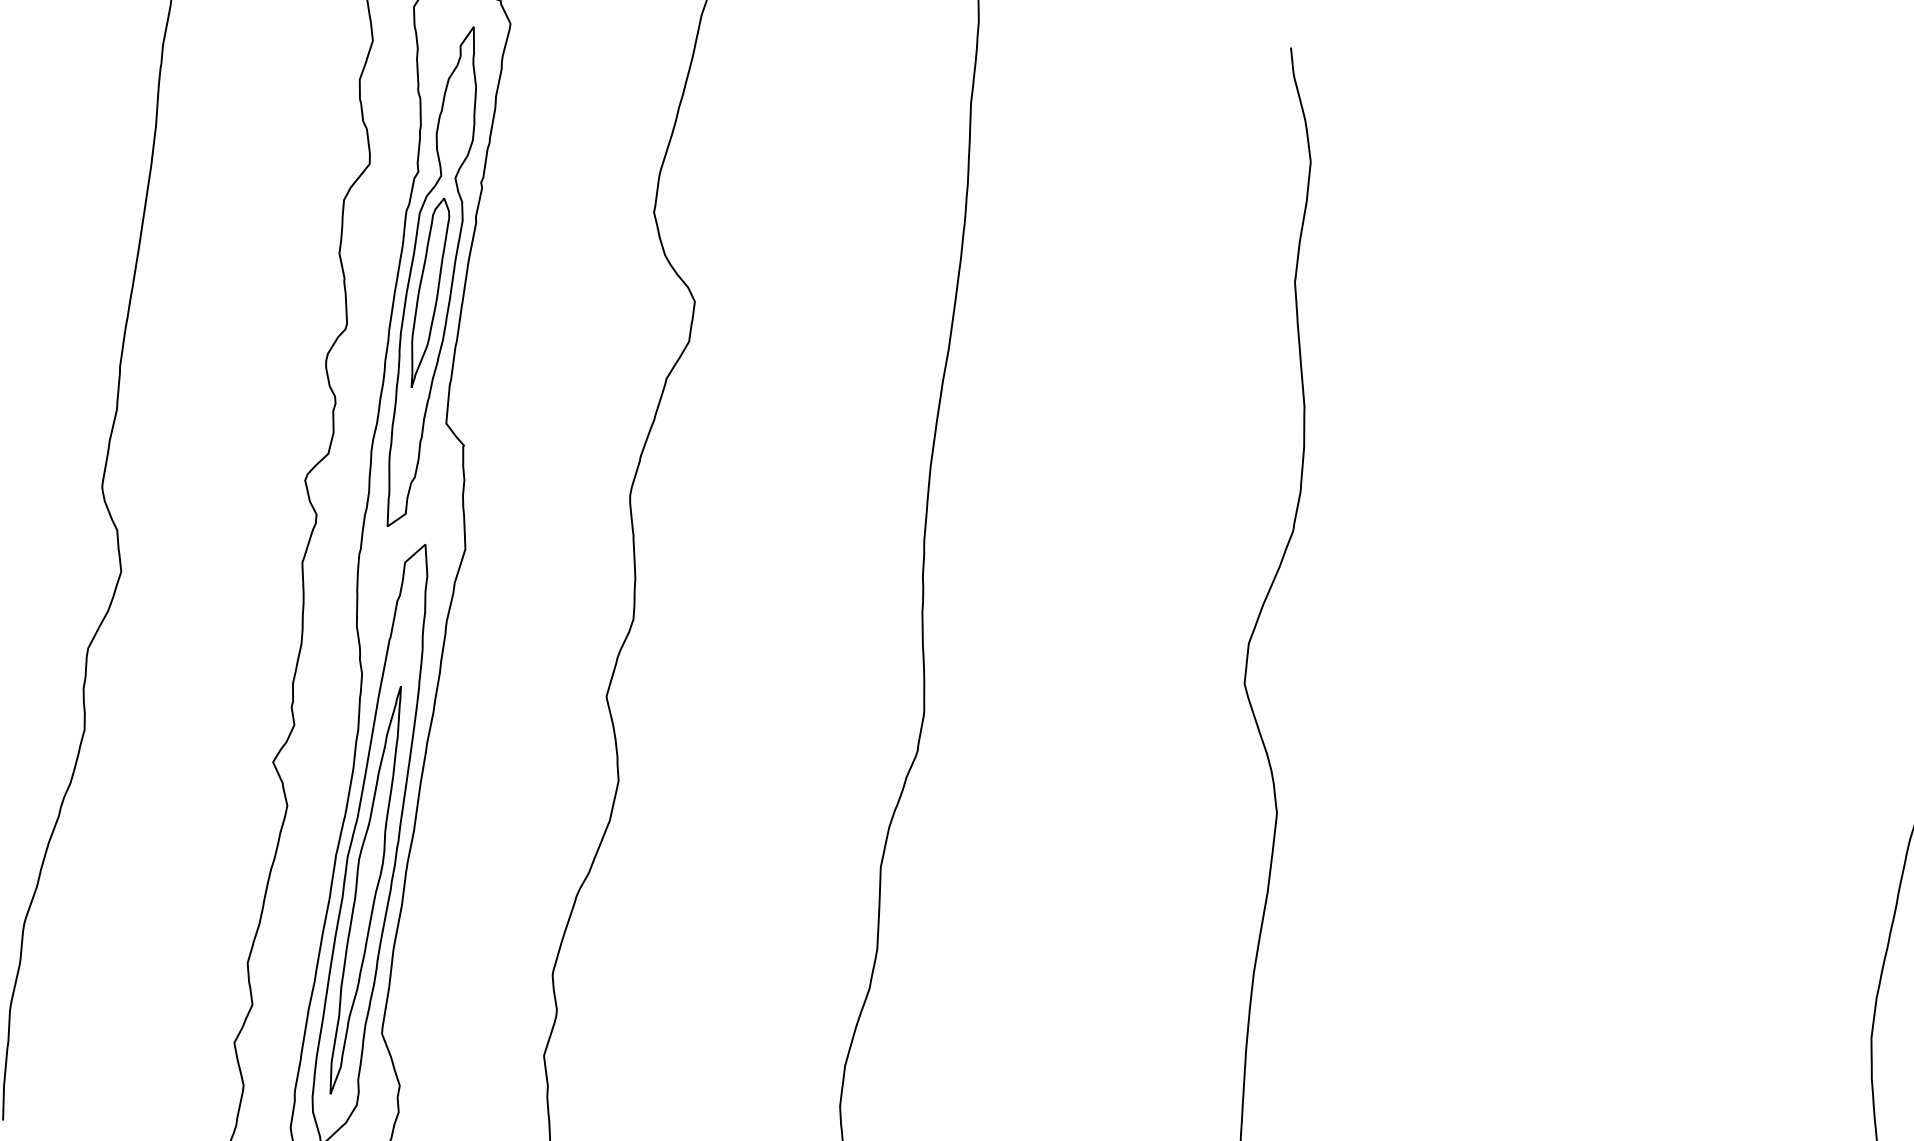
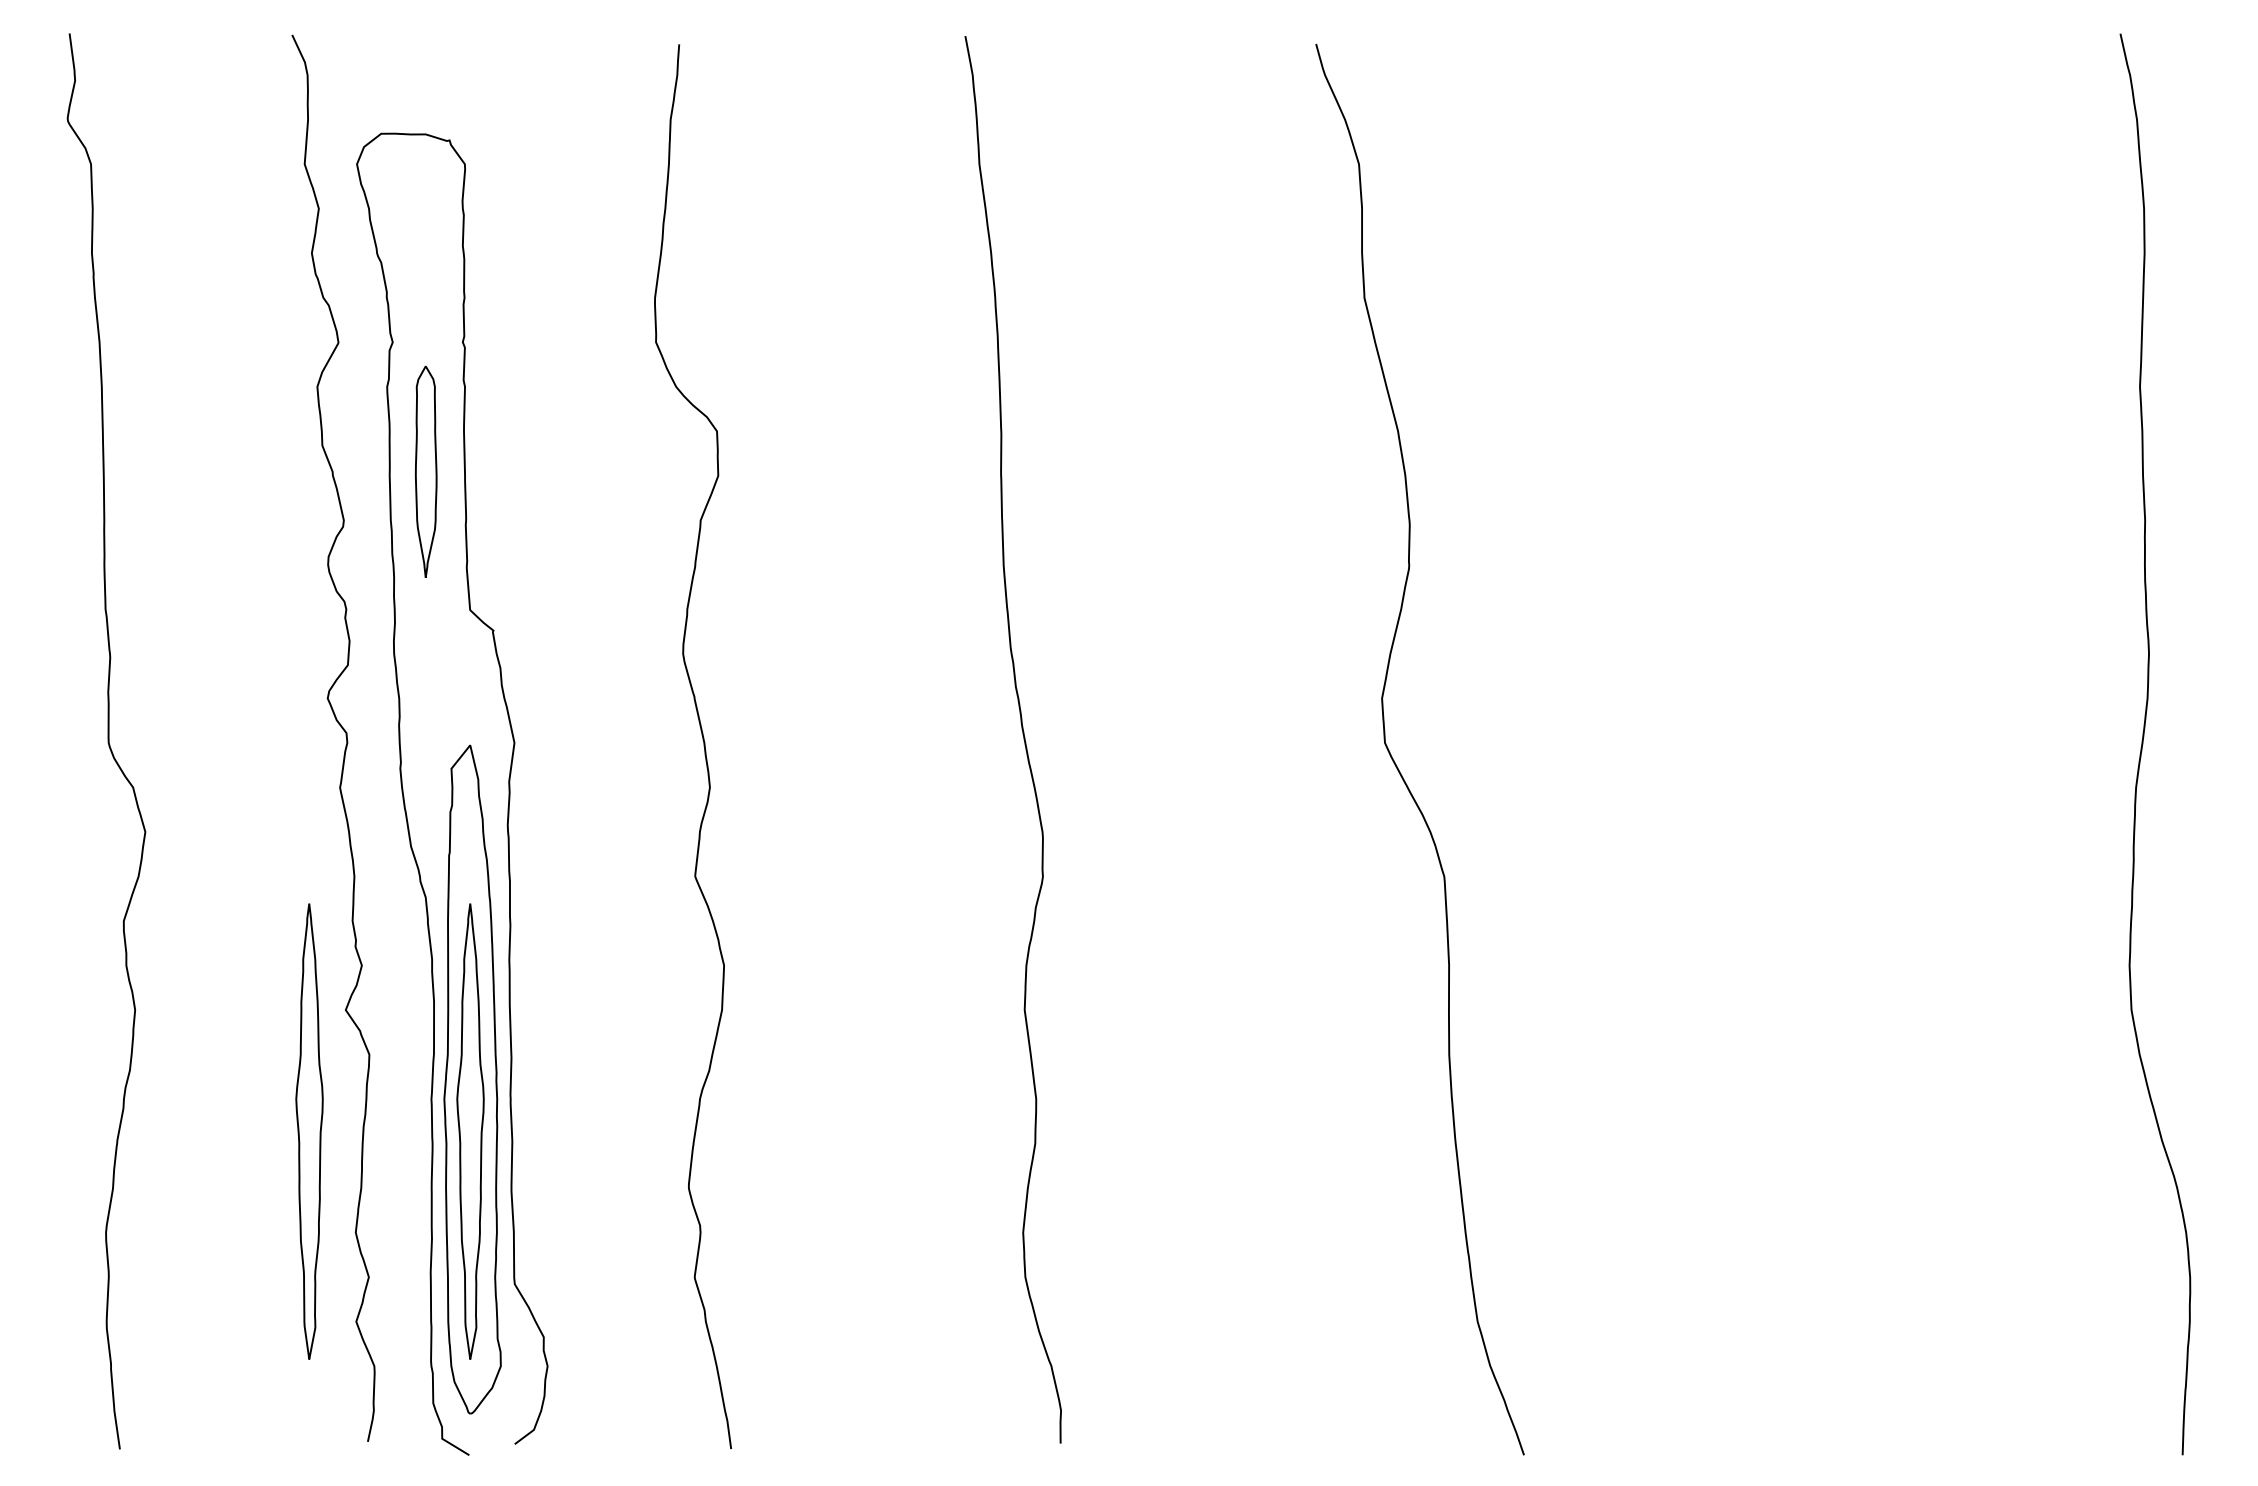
part: (431, 276) -> (426, 453), removed
part: (221, 865) -> (309, 1131), added

